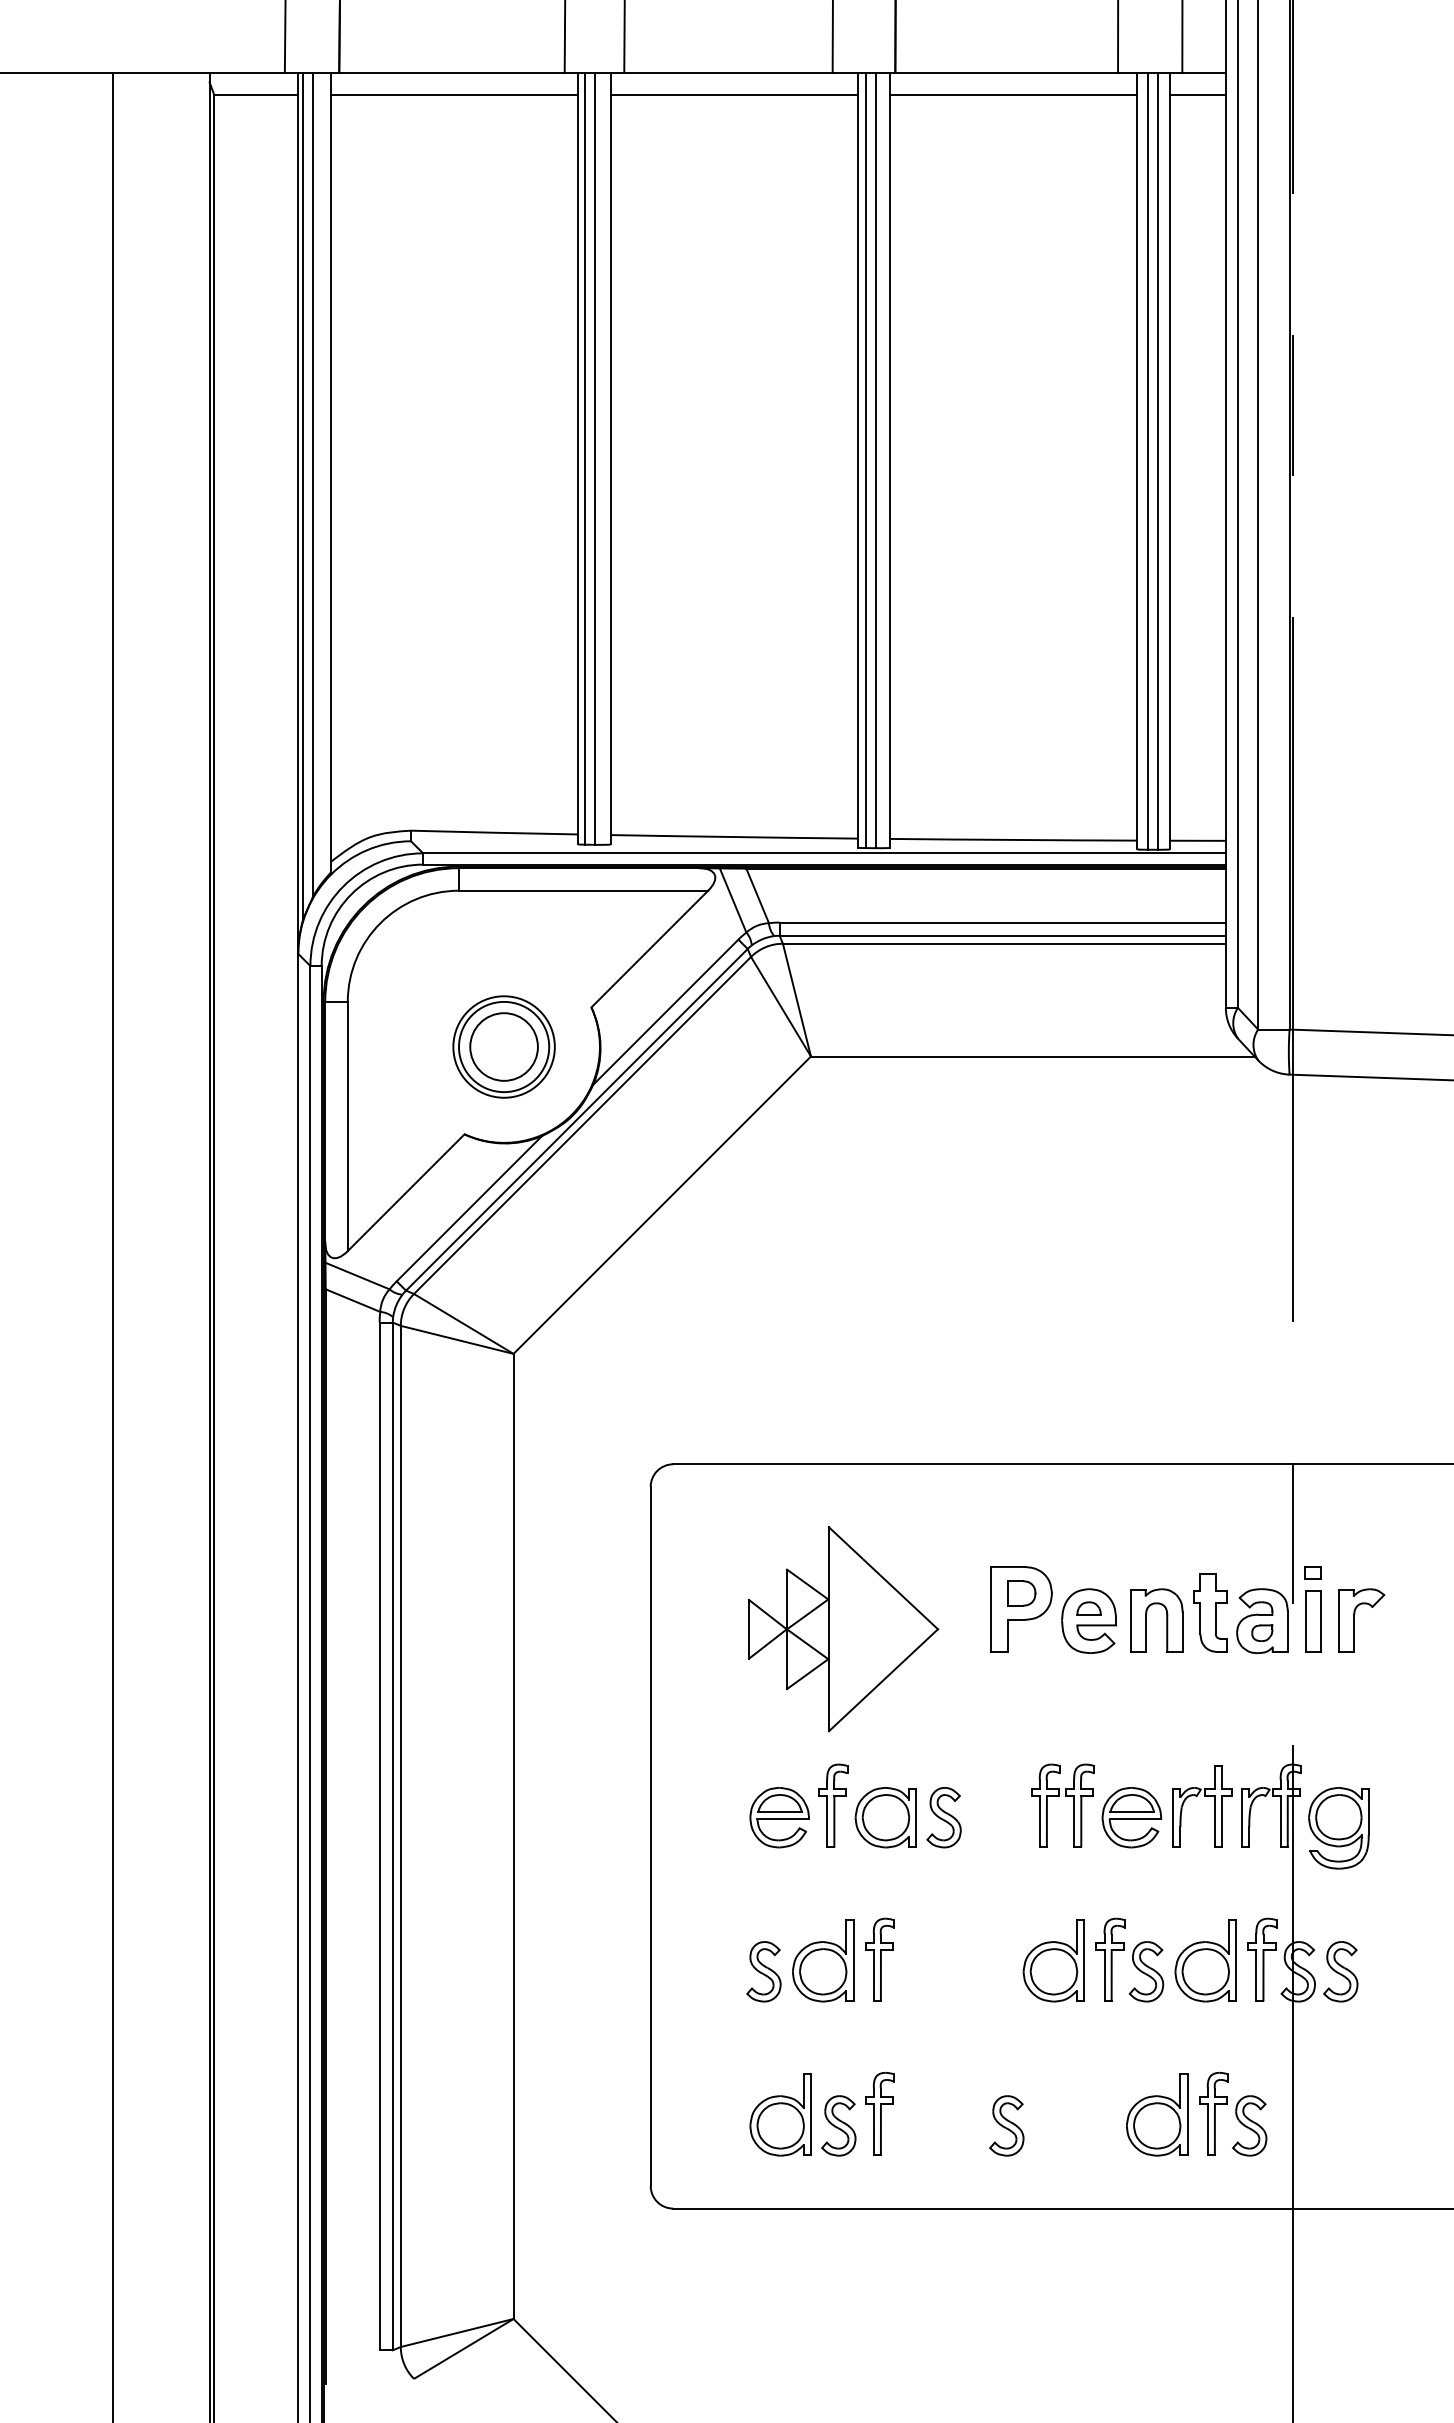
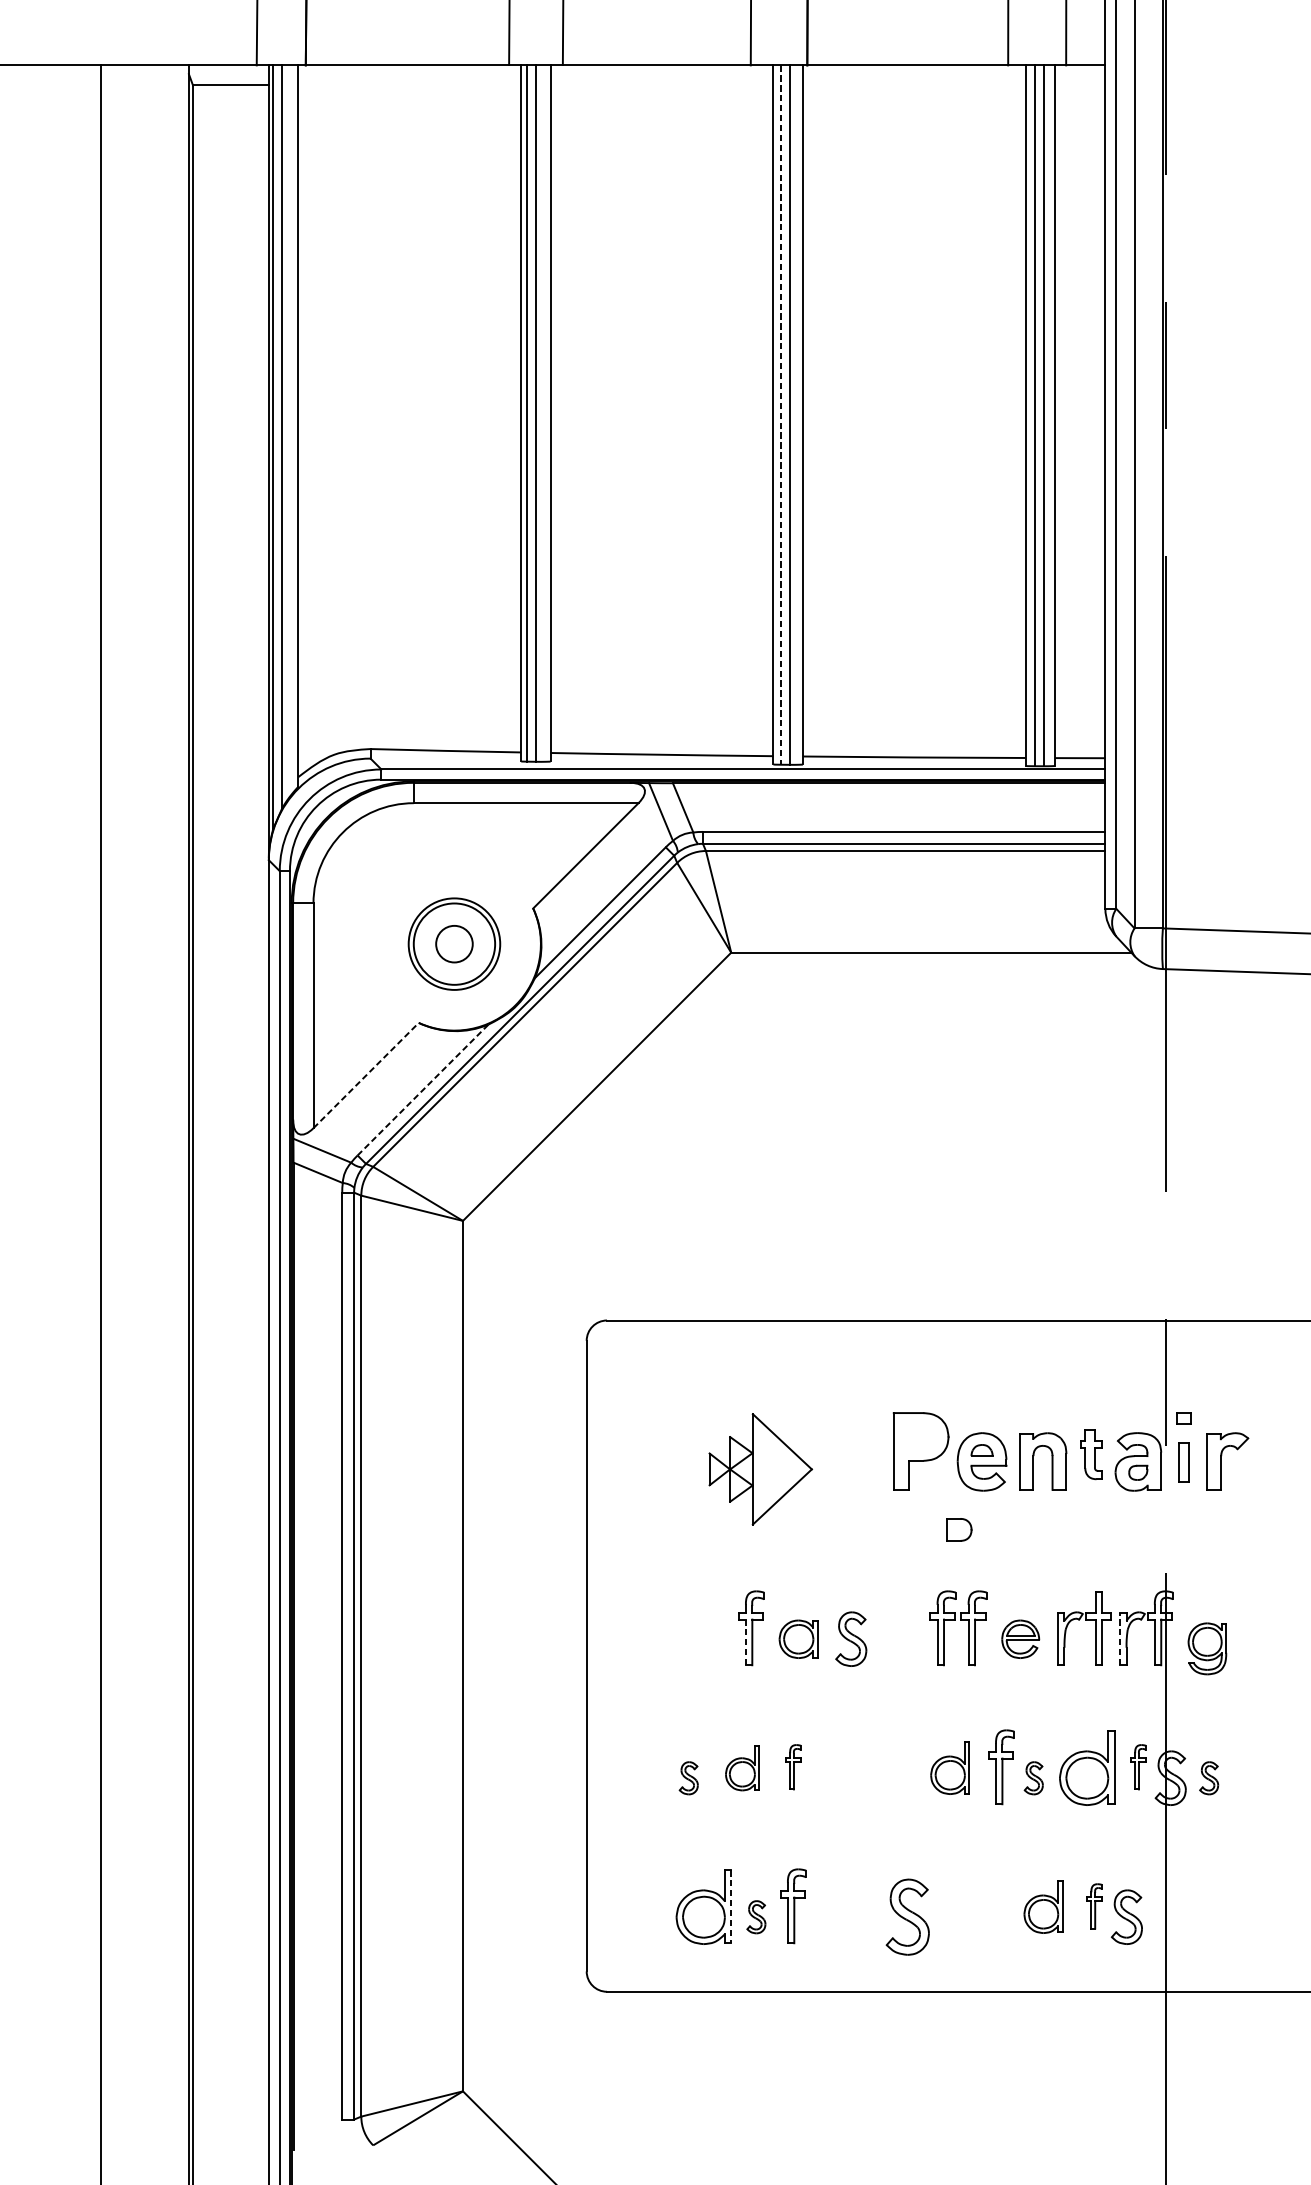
line: (454, 94) -> (409, 85), removed
line: (733, 94) -> (661, 85), removed
line: (1013, 94) -> (913, 85), removed
line: (1197, 94) -> (1079, 85), removed
line: (866, 460) -> (781, 415), solid -> dashed
circle: (503, 1046) -> (453, 943), size x0.6
line: (406, 1192) -> (366, 1075), solid -> dashed
line: (469, 1208) -> (423, 1089), solid -> dashed
part: (1021, 1593) -> (958, 1529), moved
part: (1210, 1612) -> (1091, 1454), size x0.7
part: (1313, 1621) -> (1184, 1462), size x0.7
part: (843, 1629) -> (760, 1469), size x0.6
part: (779, 1817) -> (702, 1639), removed
part: (885, 1817) -> (798, 1639), size x0.7
part: (1131, 1817) -> (1020, 1639), size x0.7
line: (1242, 1817) -> (1120, 1639), solid -> dashed
line: (827, 1820) -> (746, 1641), solid -> dashed
part: (1338, 1828) -> (1207, 1648), size x0.7
part: (879, 1959) -> (793, 1767), size x0.6
part: (1262, 1959) -> (1138, 1767), size x0.6
part: (823, 1960) -> (742, 1768), size x0.6
part: (1053, 1960) -> (949, 1768), size x0.7
part: (763, 1971) -> (688, 1777), size x0.6
part: (1146, 1971) -> (1033, 1777), size x0.6
part: (1340, 1971) -> (1208, 1777), size x0.6
part: (1213, 2113) -> (1094, 1906), size x0.6
line: (811, 2114) -> (731, 1906), solid -> dashed
part: (1157, 2114) -> (1043, 1906), size x0.7
part: (838, 2125) -> (756, 1916), size x0.6
part: (1006, 2125) -> (907, 1916), size x1.4

